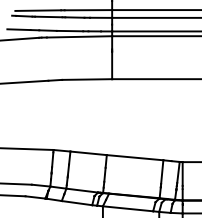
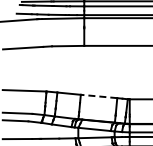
line: (134, 157) -> (98, 96), solid -> dashed

